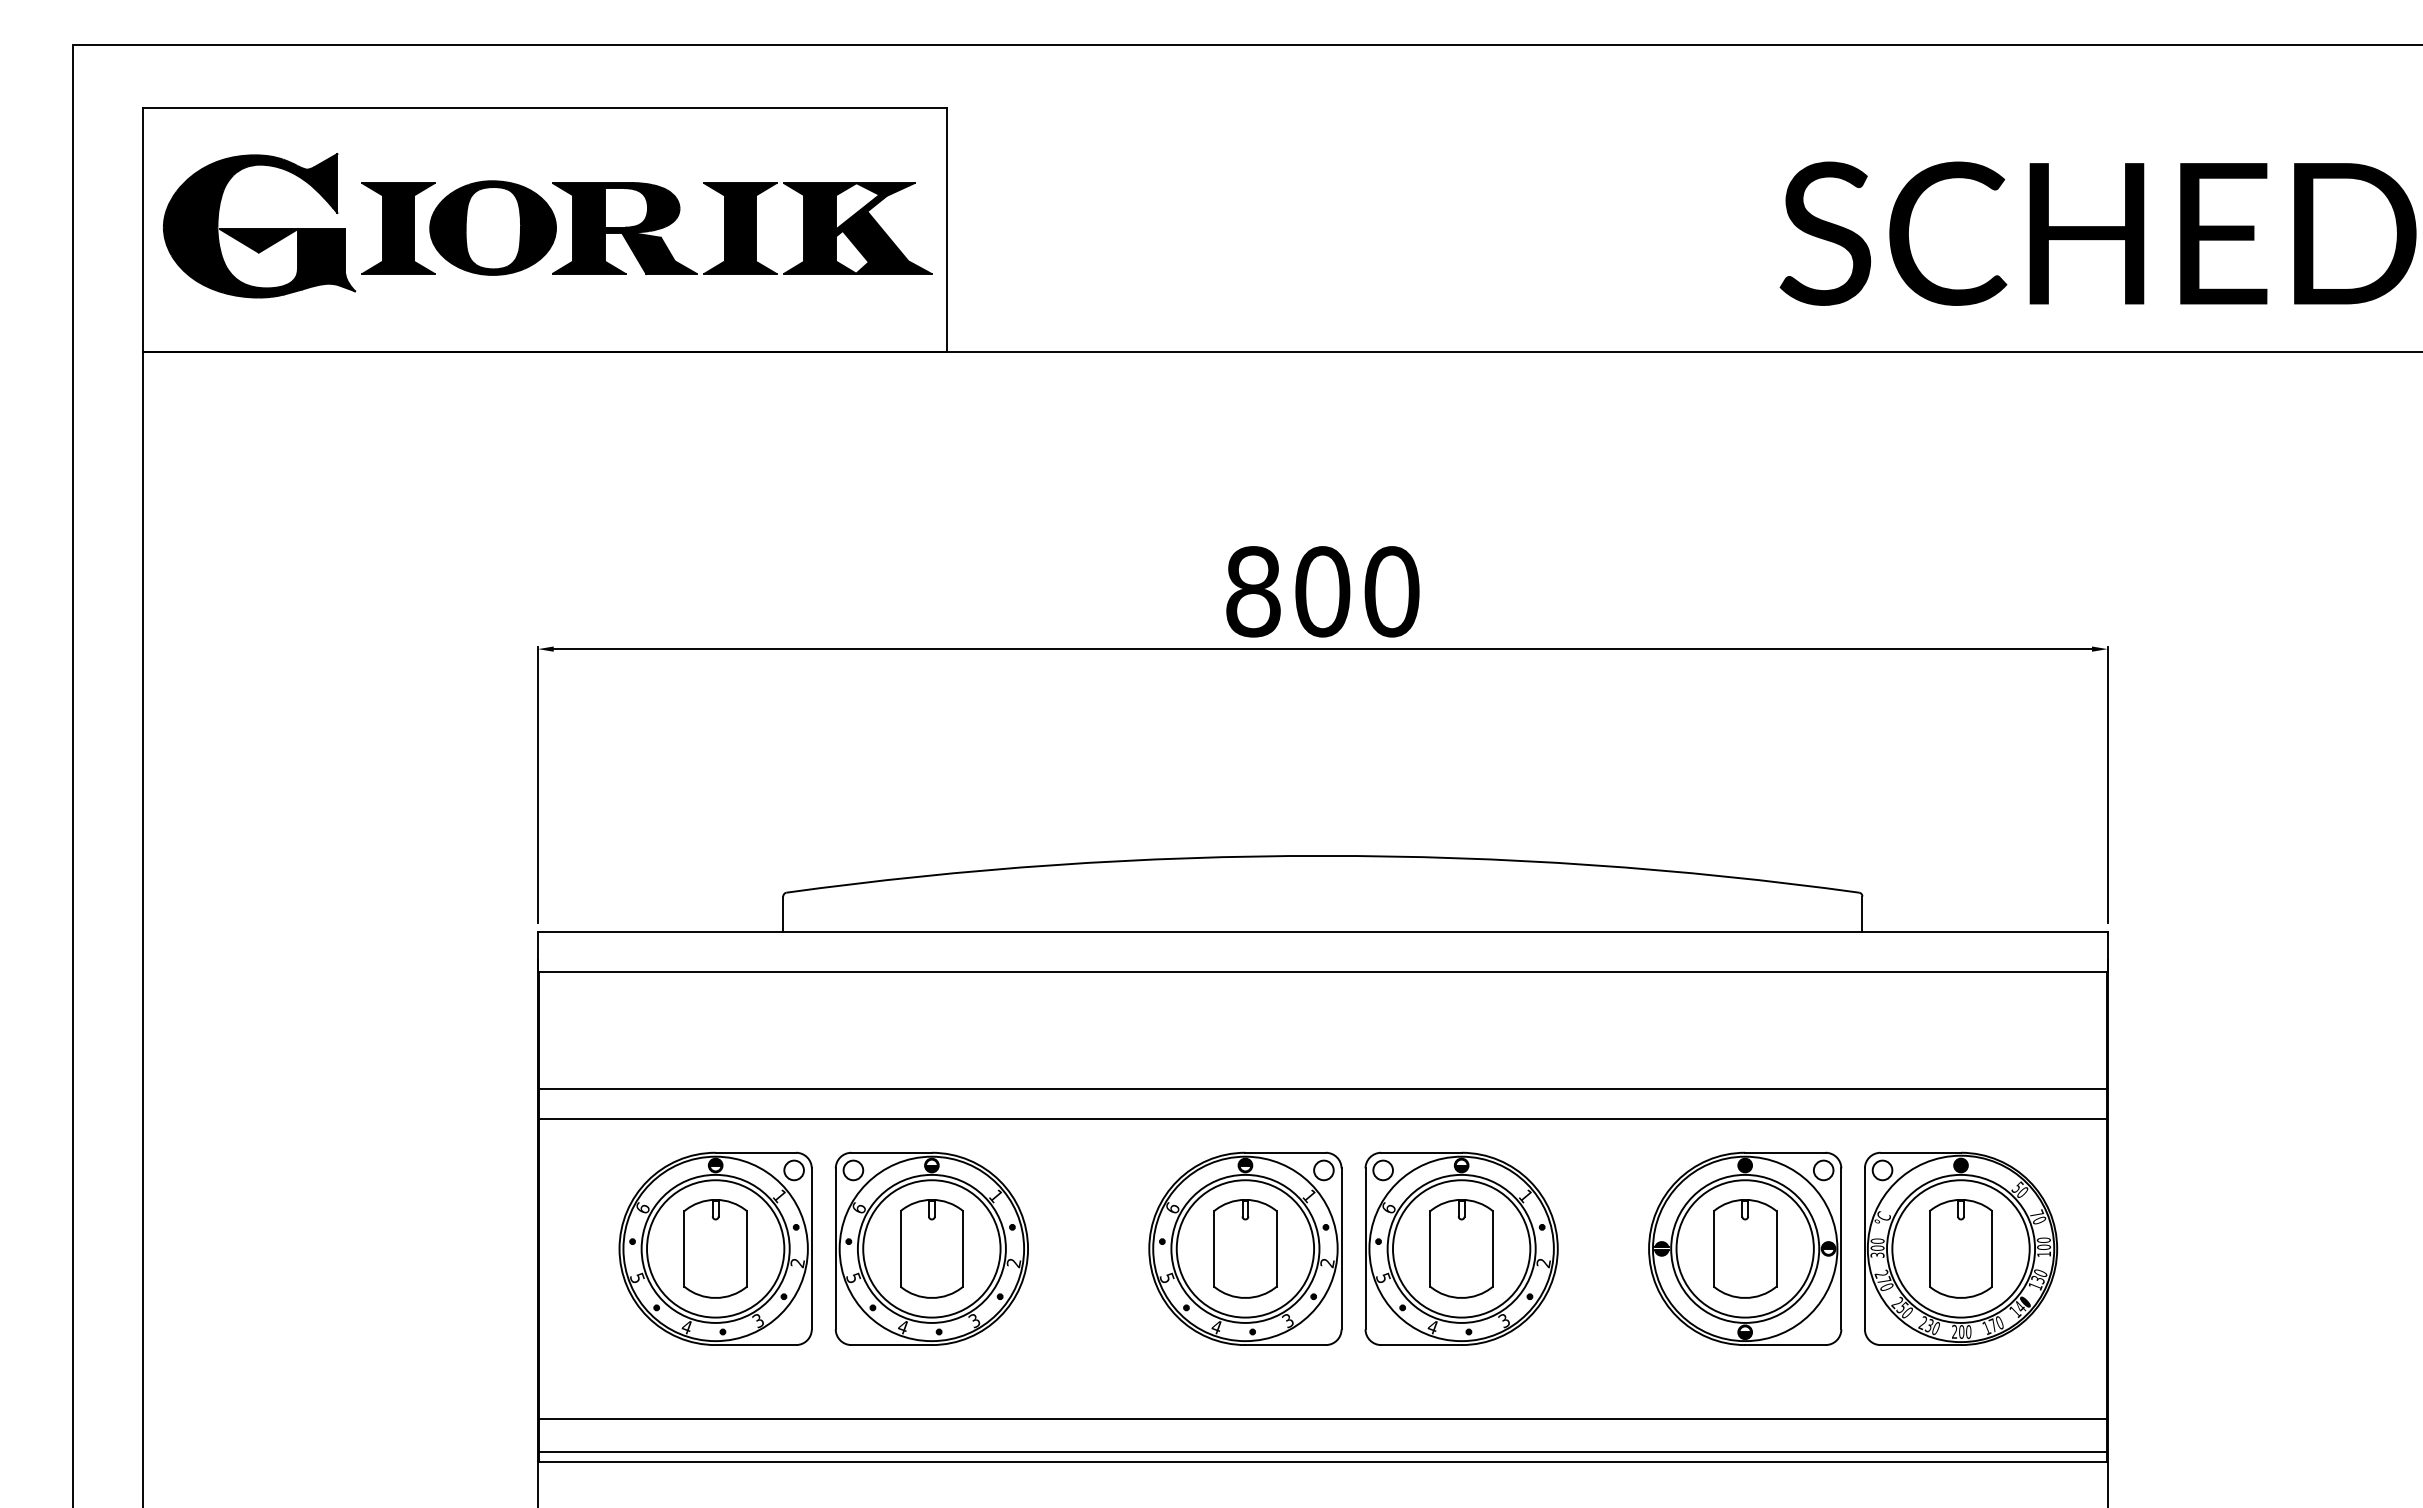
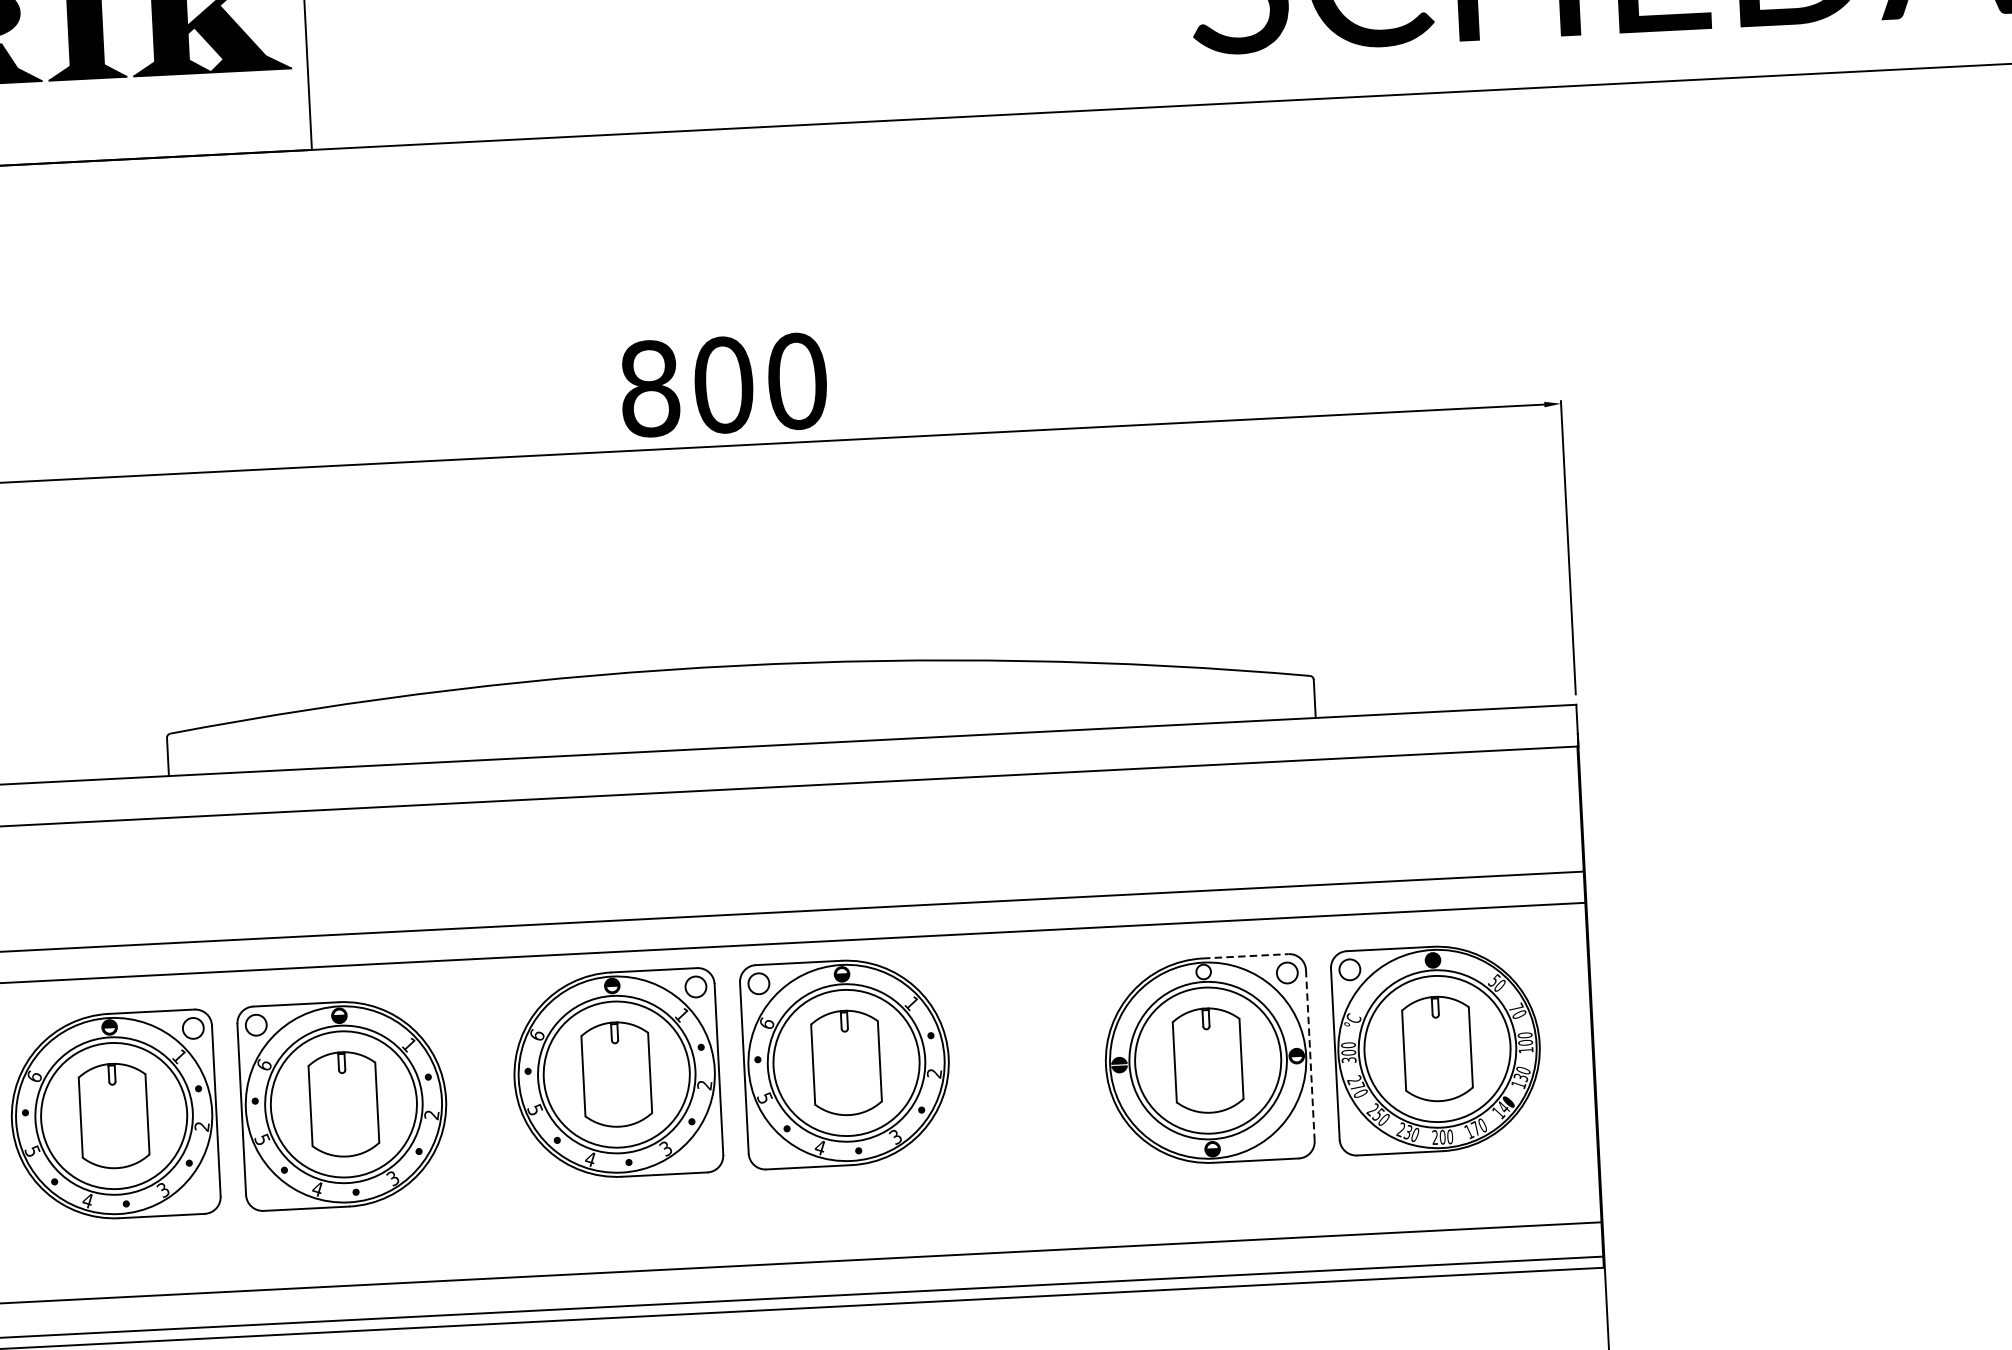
line: (1785, 1152) -> (1245, 955), solid -> dashed
fill: (1745, 1165) -> (1203, 971), removed
part: (1342, 1248) -> (719, 1068), moved
line: (1841, 1249) -> (1310, 1056), solid -> dashed

